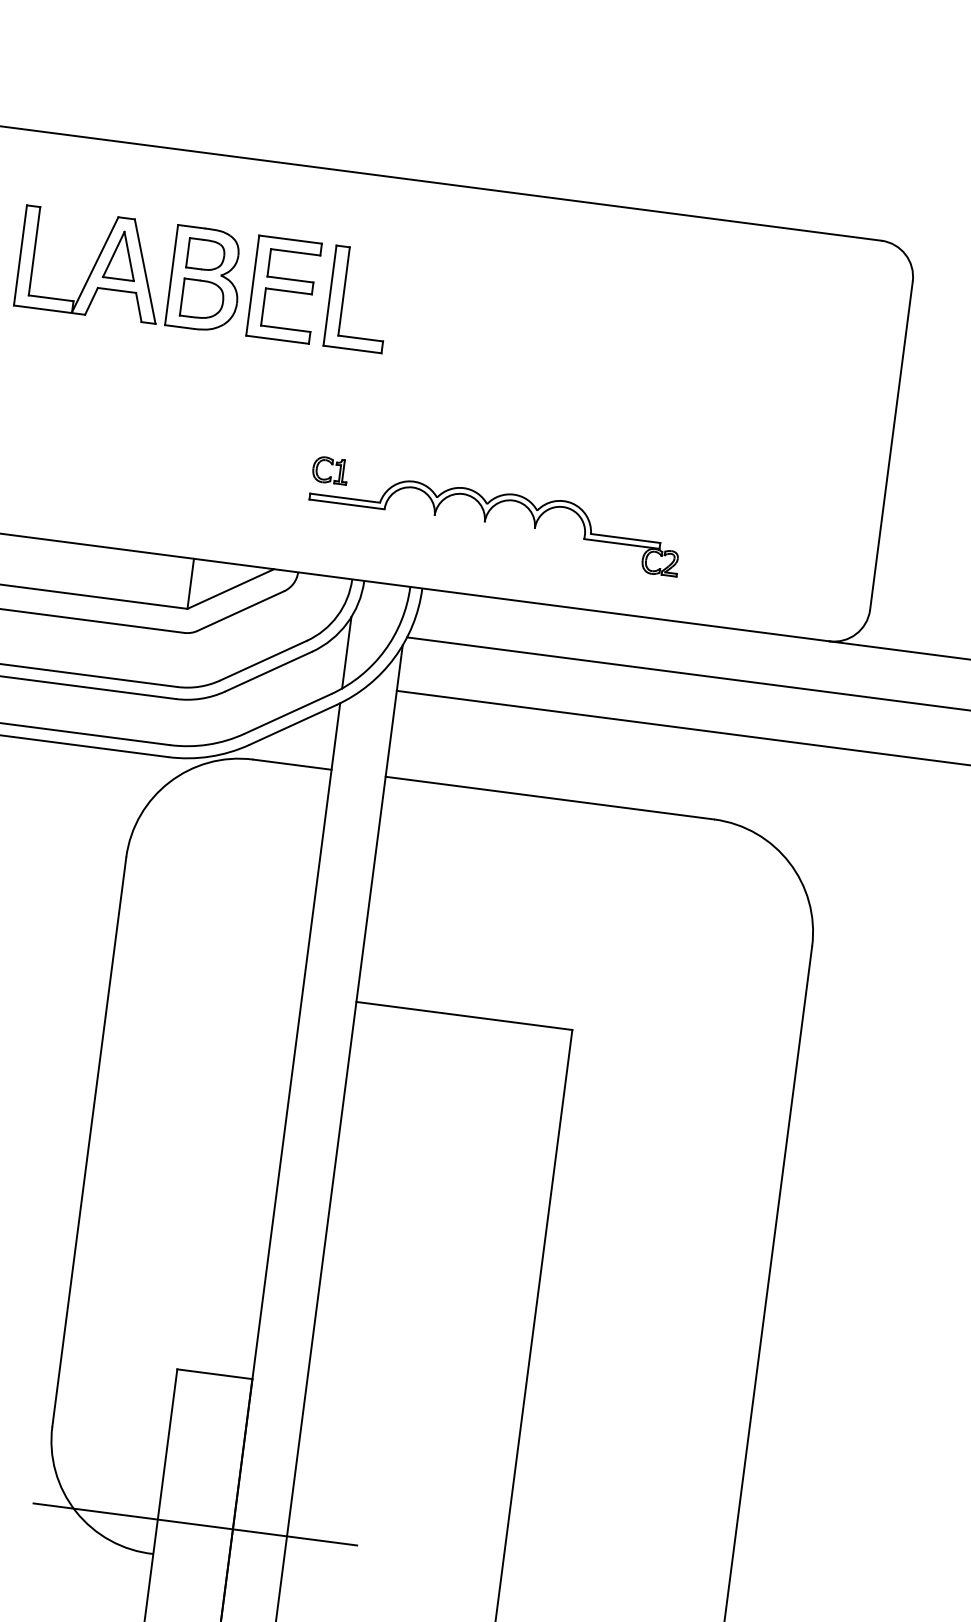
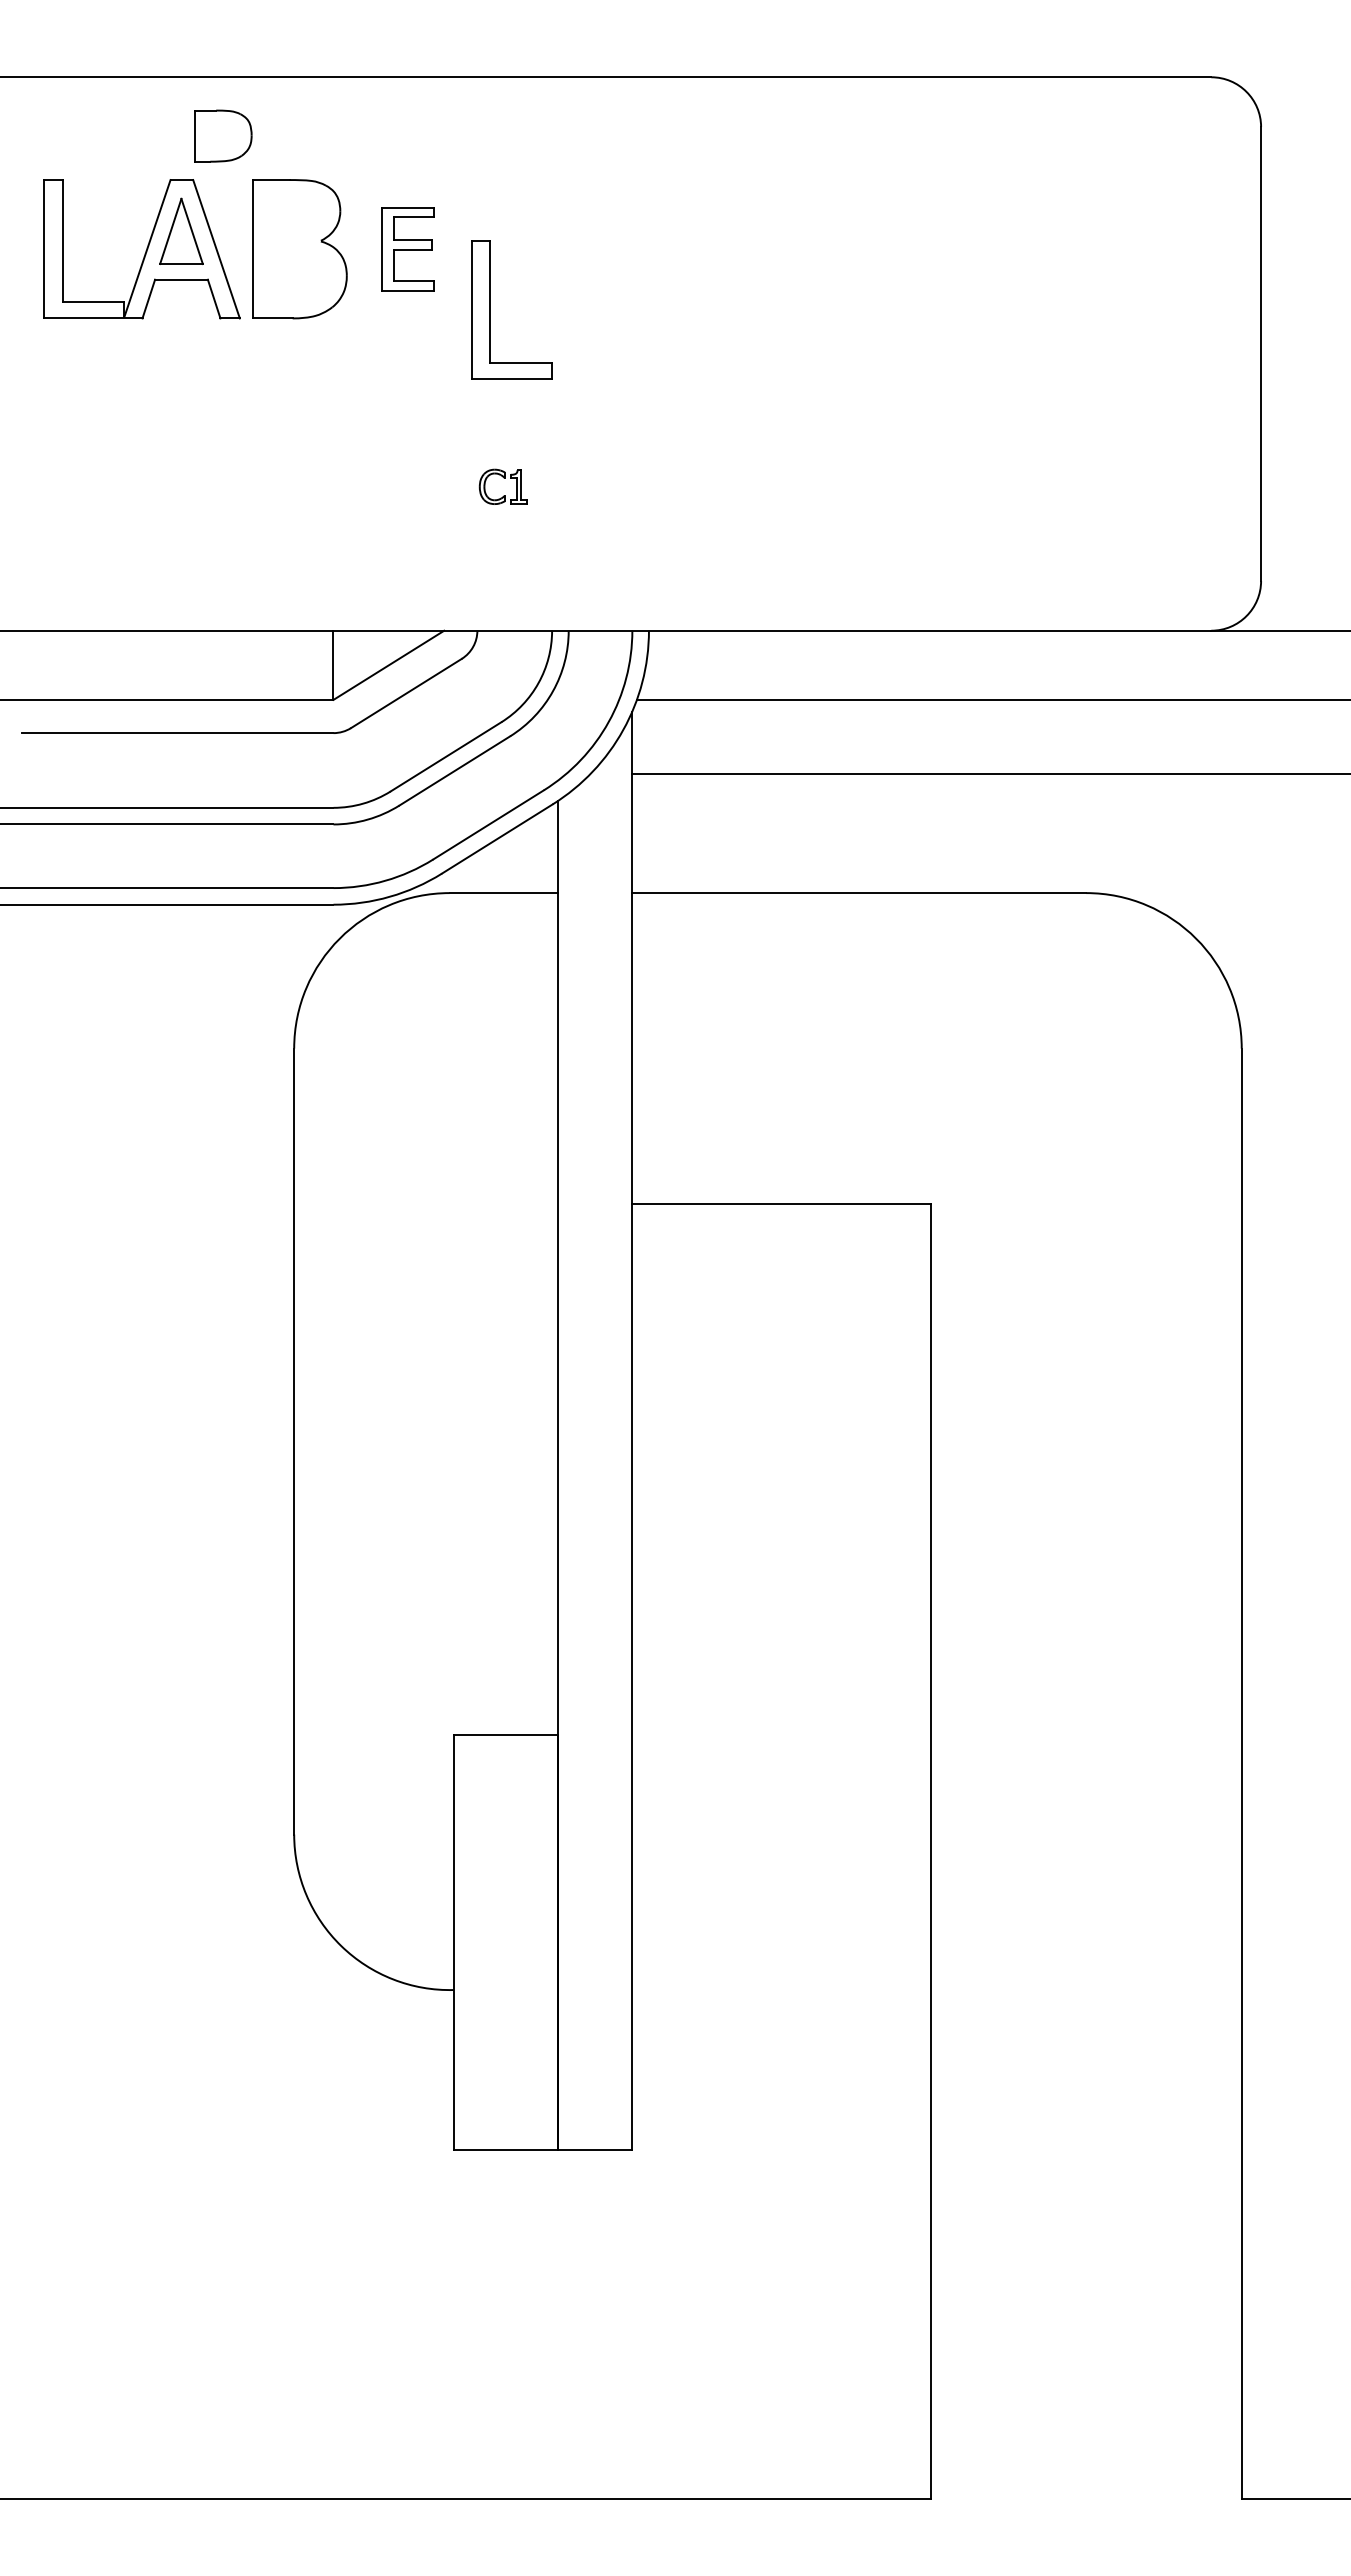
part: (205, 254) -> (295, 215), removed
part: (284, 289) -> (408, 248), size x0.6
part: (343, 296) -> (490, 309), moved
part: (202, 299) -> (223, 135), moved
part: (485, 521) -> (723, 528), removed
line: (346, 652) -> (557, 731), removed
line: (195, 1524) -> (505, 1942), removed

